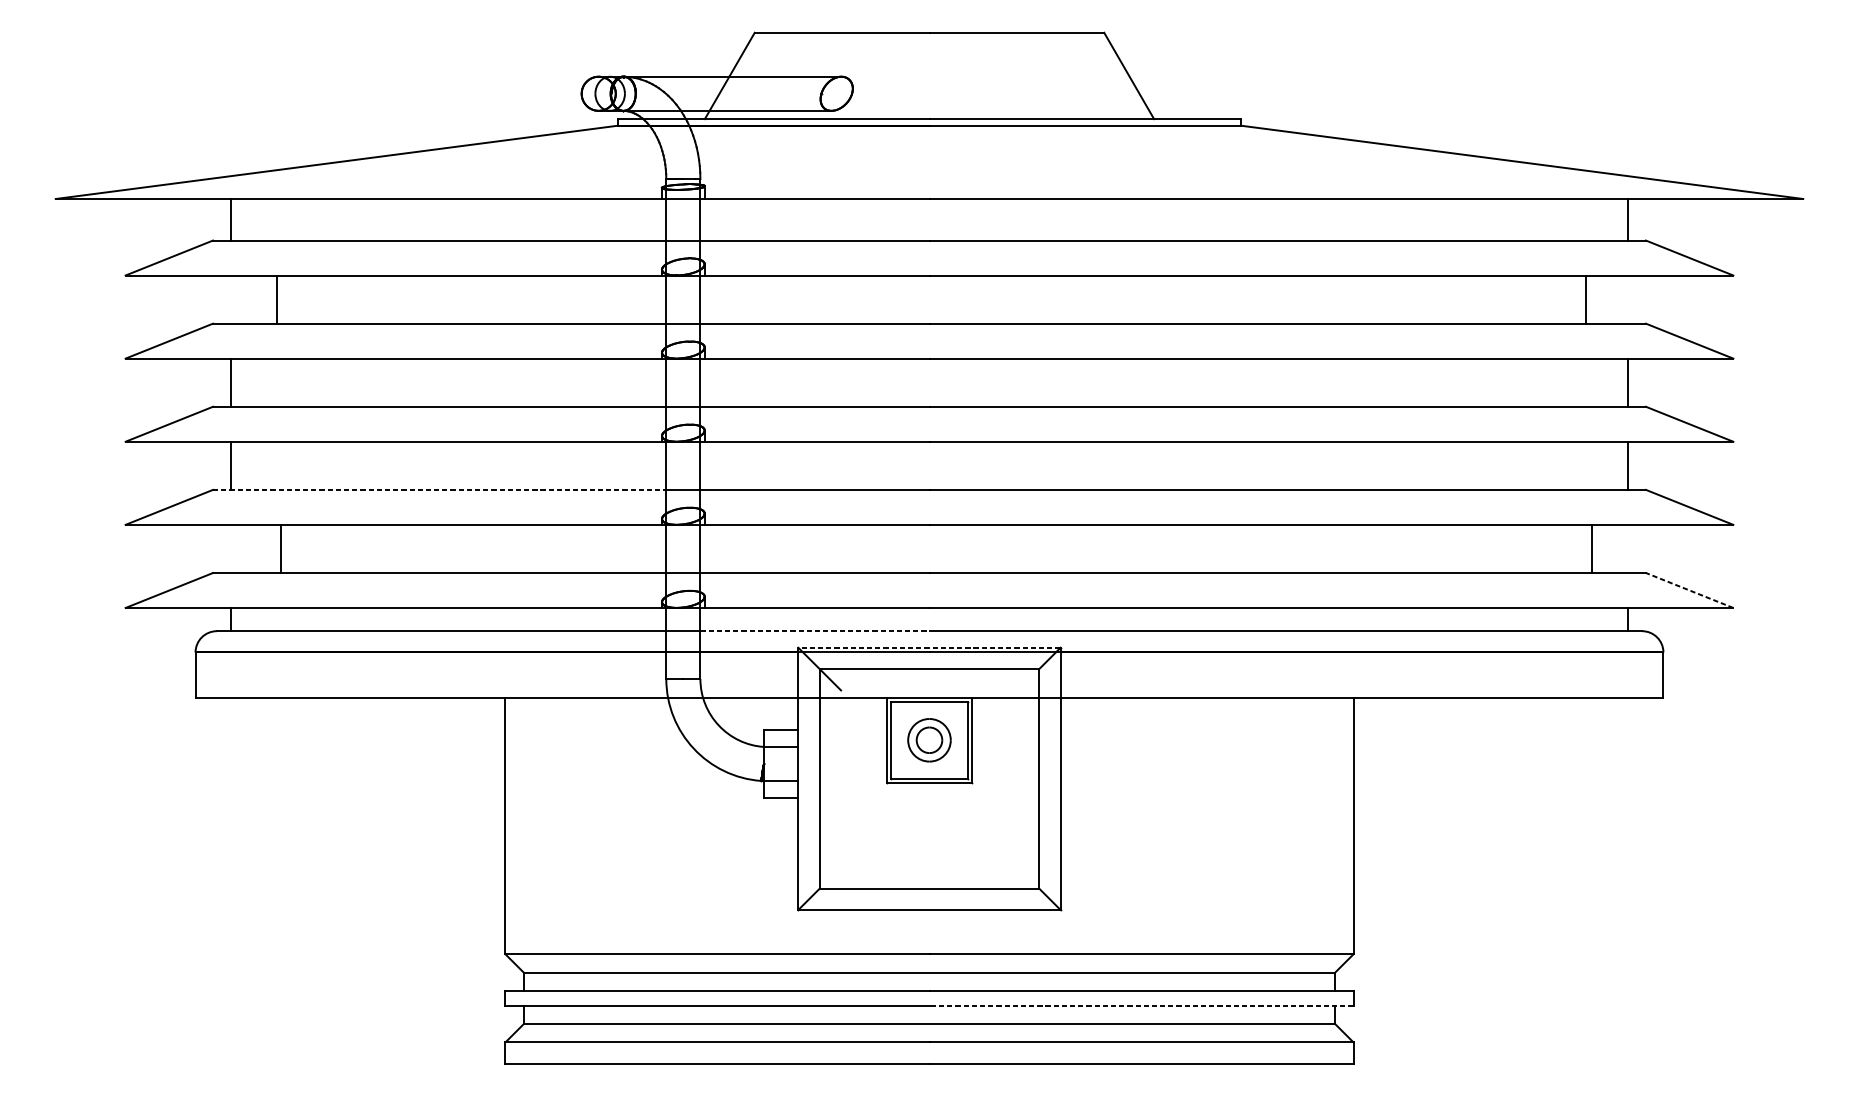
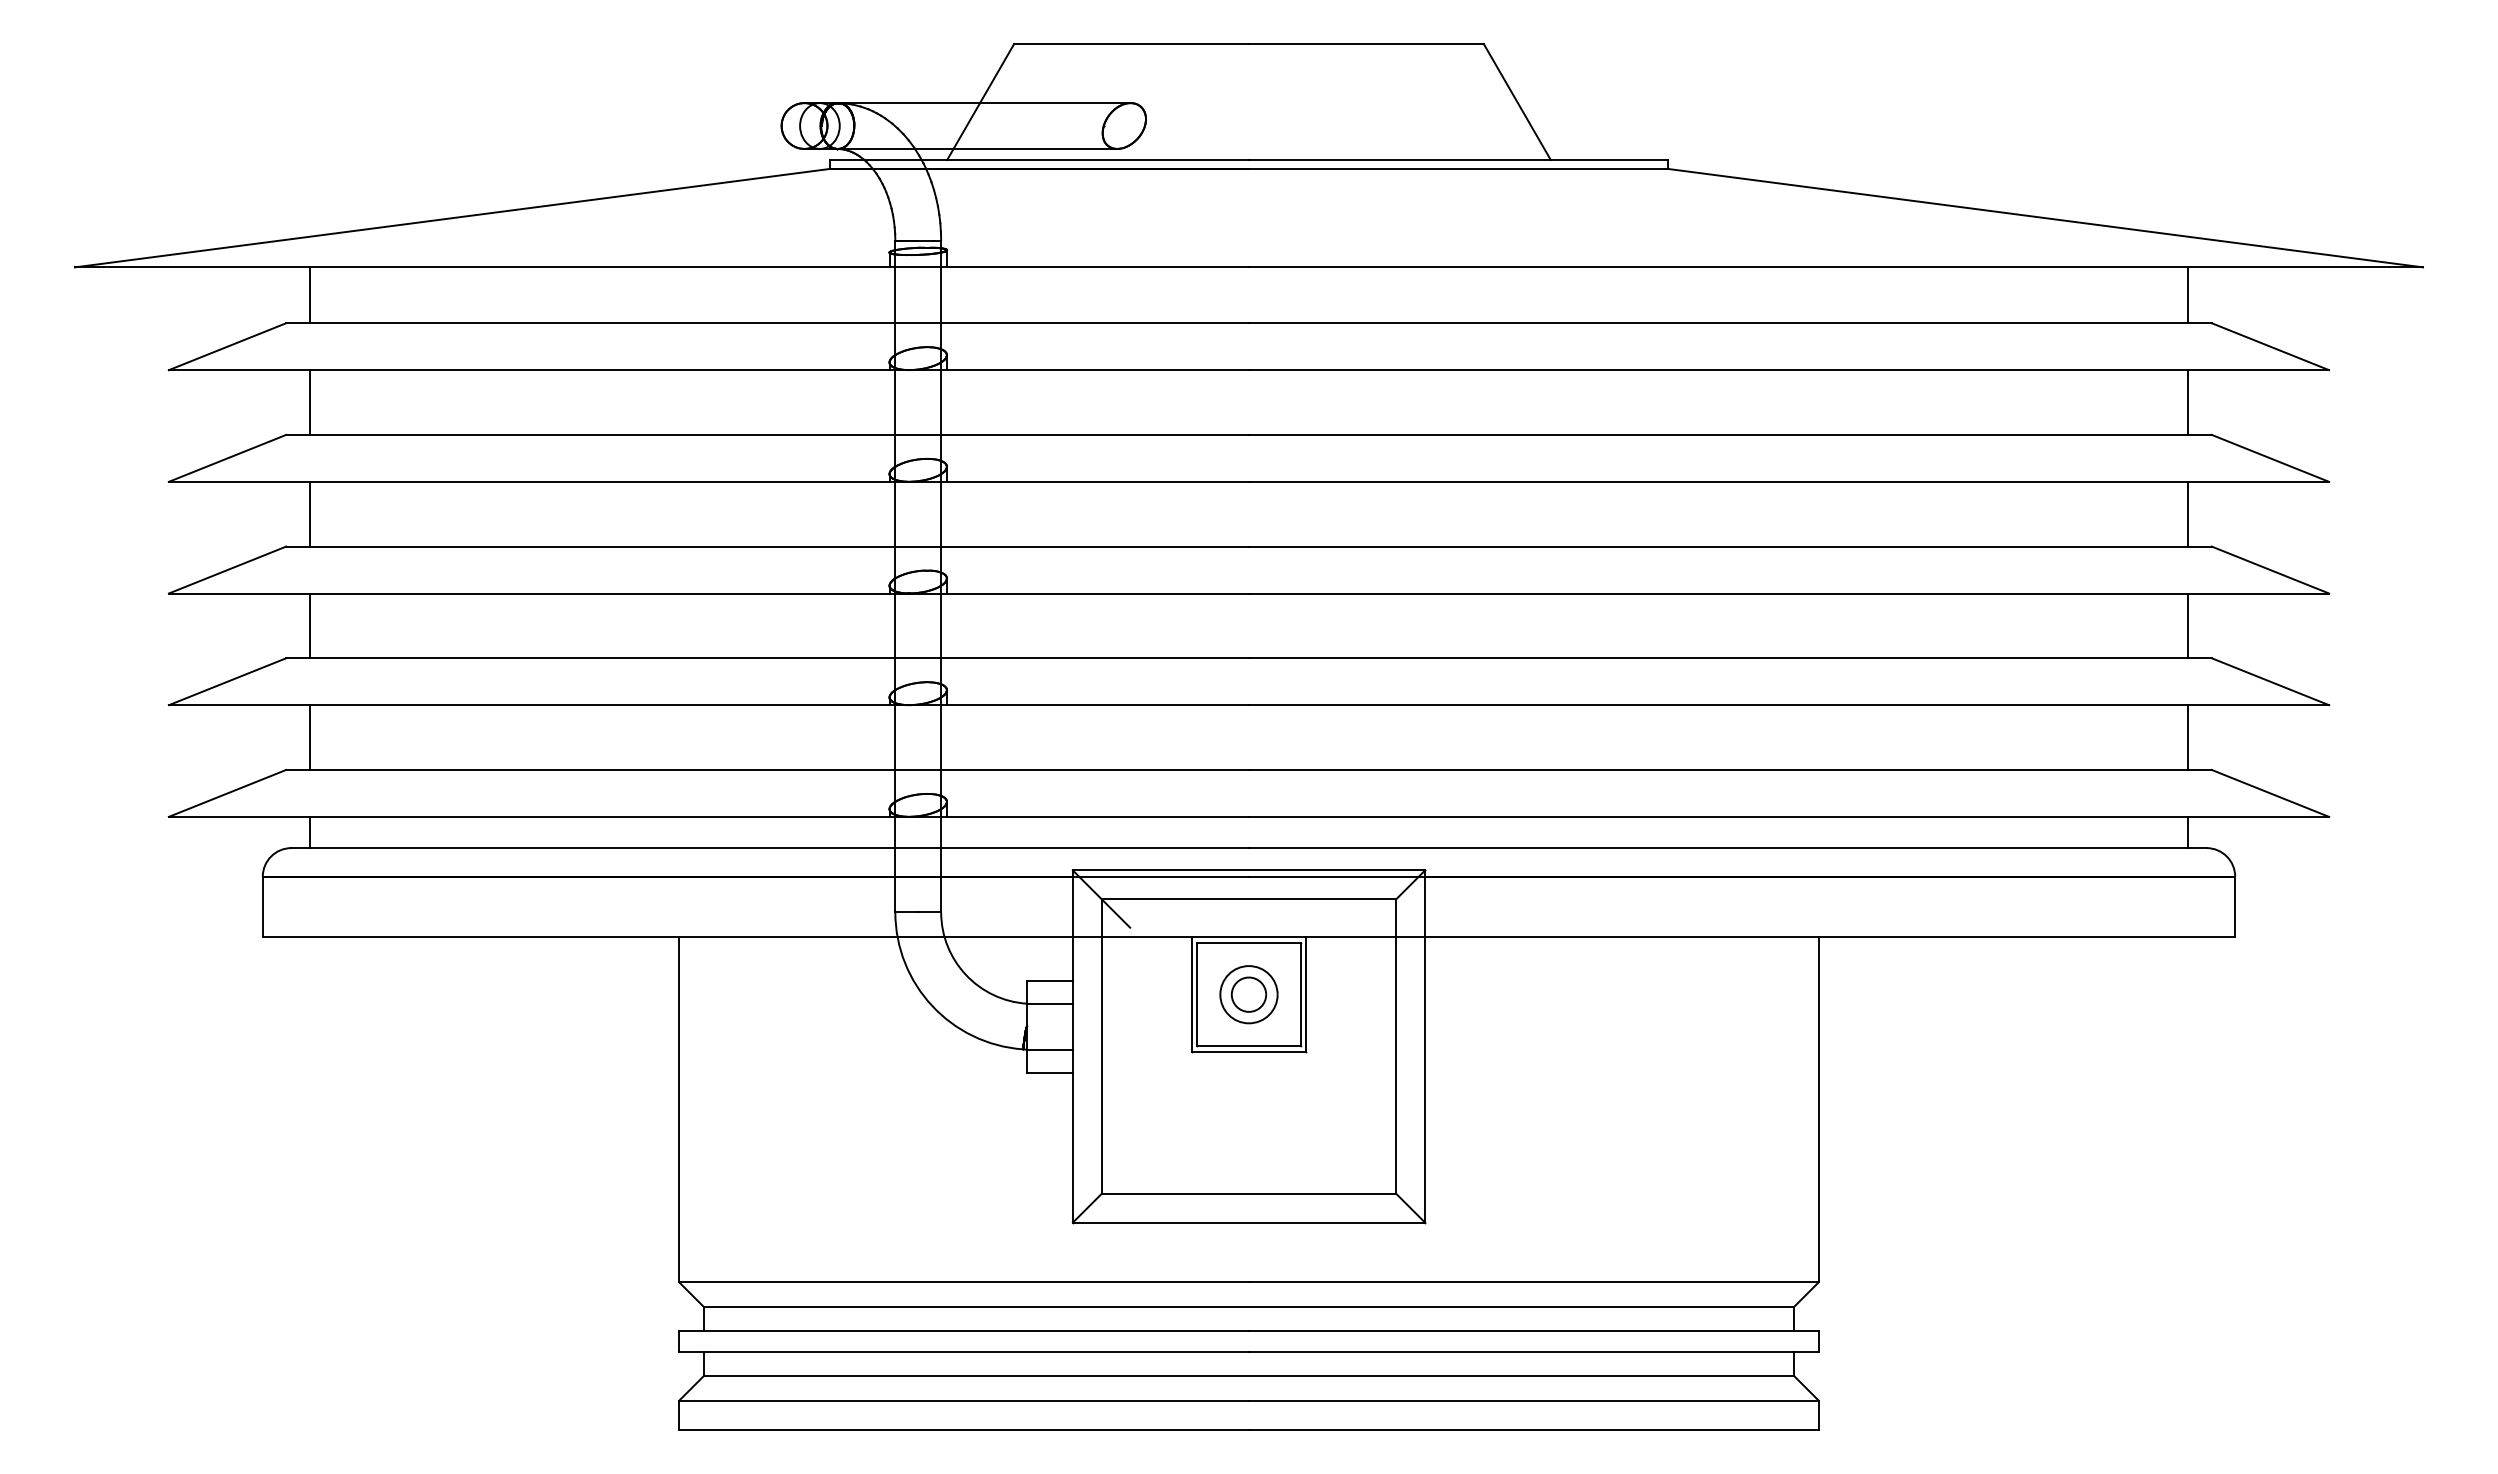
line: (277, 299) -> (309, 402), moved
line: (1586, 299) -> (2188, 402), moved
line: (439, 490) -> (590, 658), dashed -> solid
line: (280, 548) -> (309, 737), moved
line: (1592, 548) -> (2188, 737), moved
line: (1688, 590) -> (2269, 793), dashed -> solid
line: (815, 631) -> (1095, 848), dashed -> solid
line: (929, 647) -> (1248, 870), dashed -> solid
line: (1141, 1005) -> (1533, 1351), dashed -> solid

